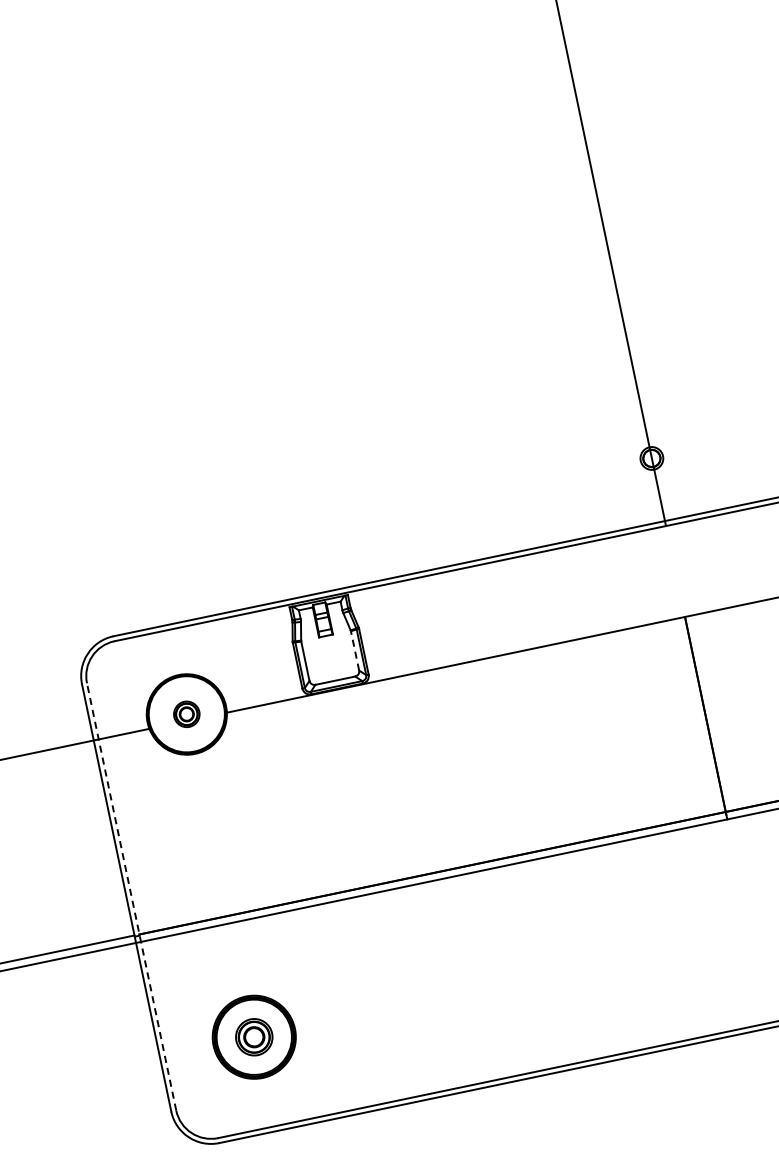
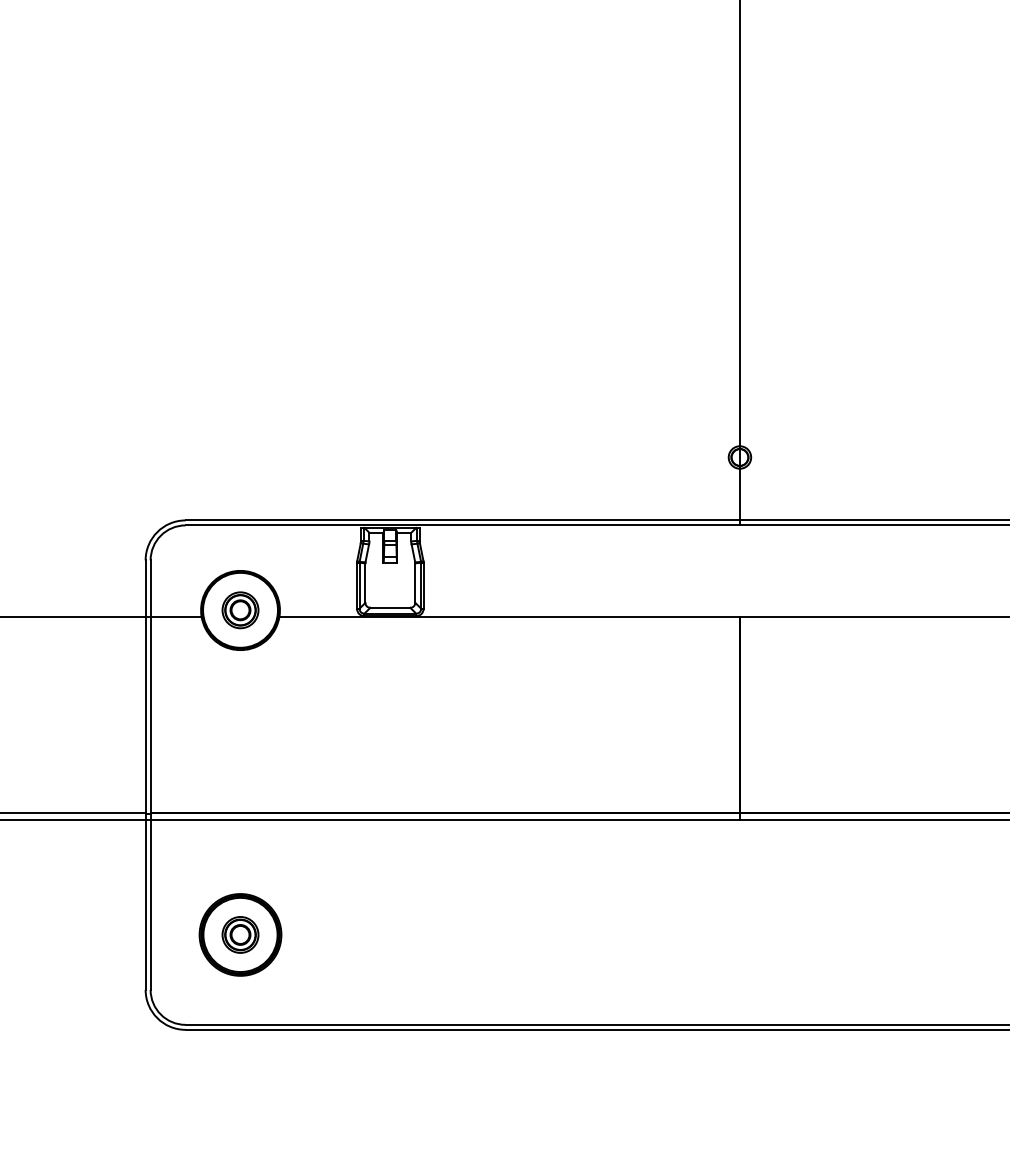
line: (355, 651) -> (415, 583), dashed -> solid
part: (186, 714) -> (240, 610), size x1.43
line: (131, 897) -> (150, 775), dashed -> solid

